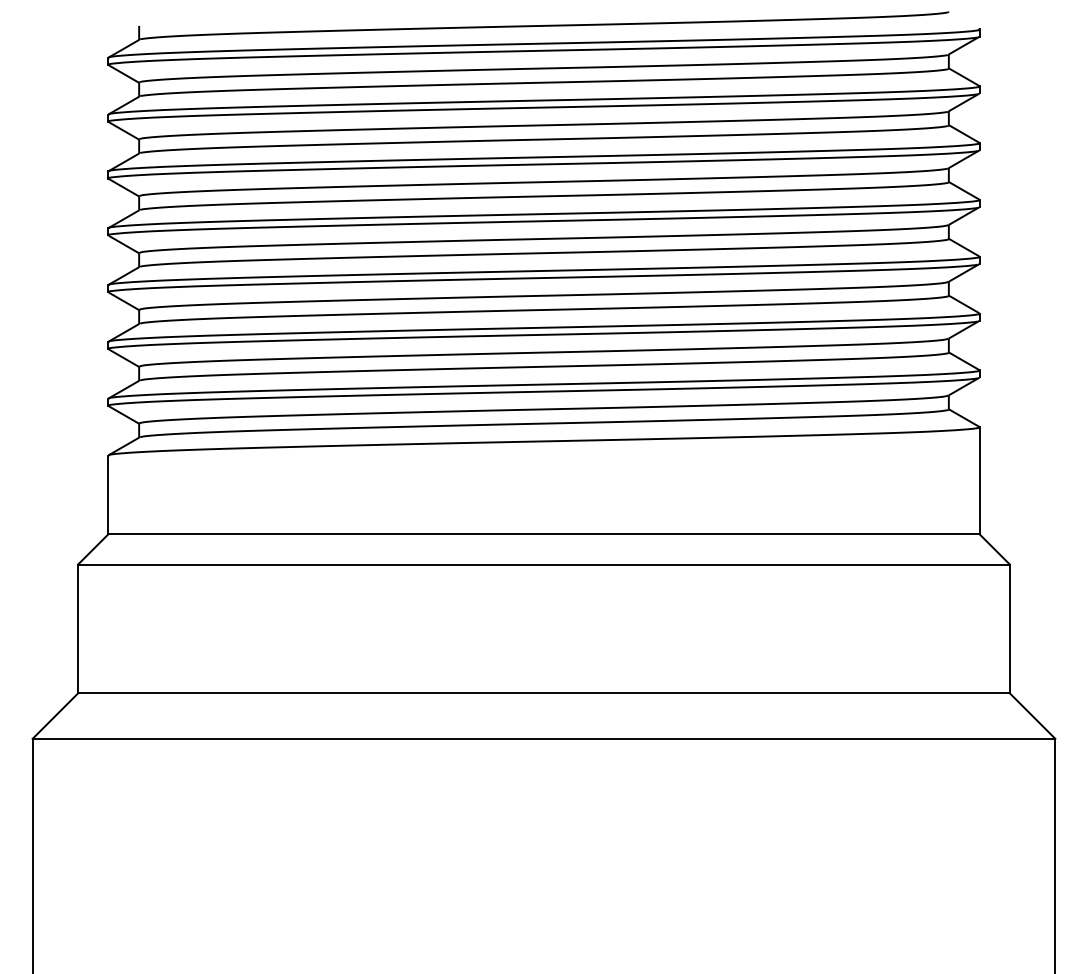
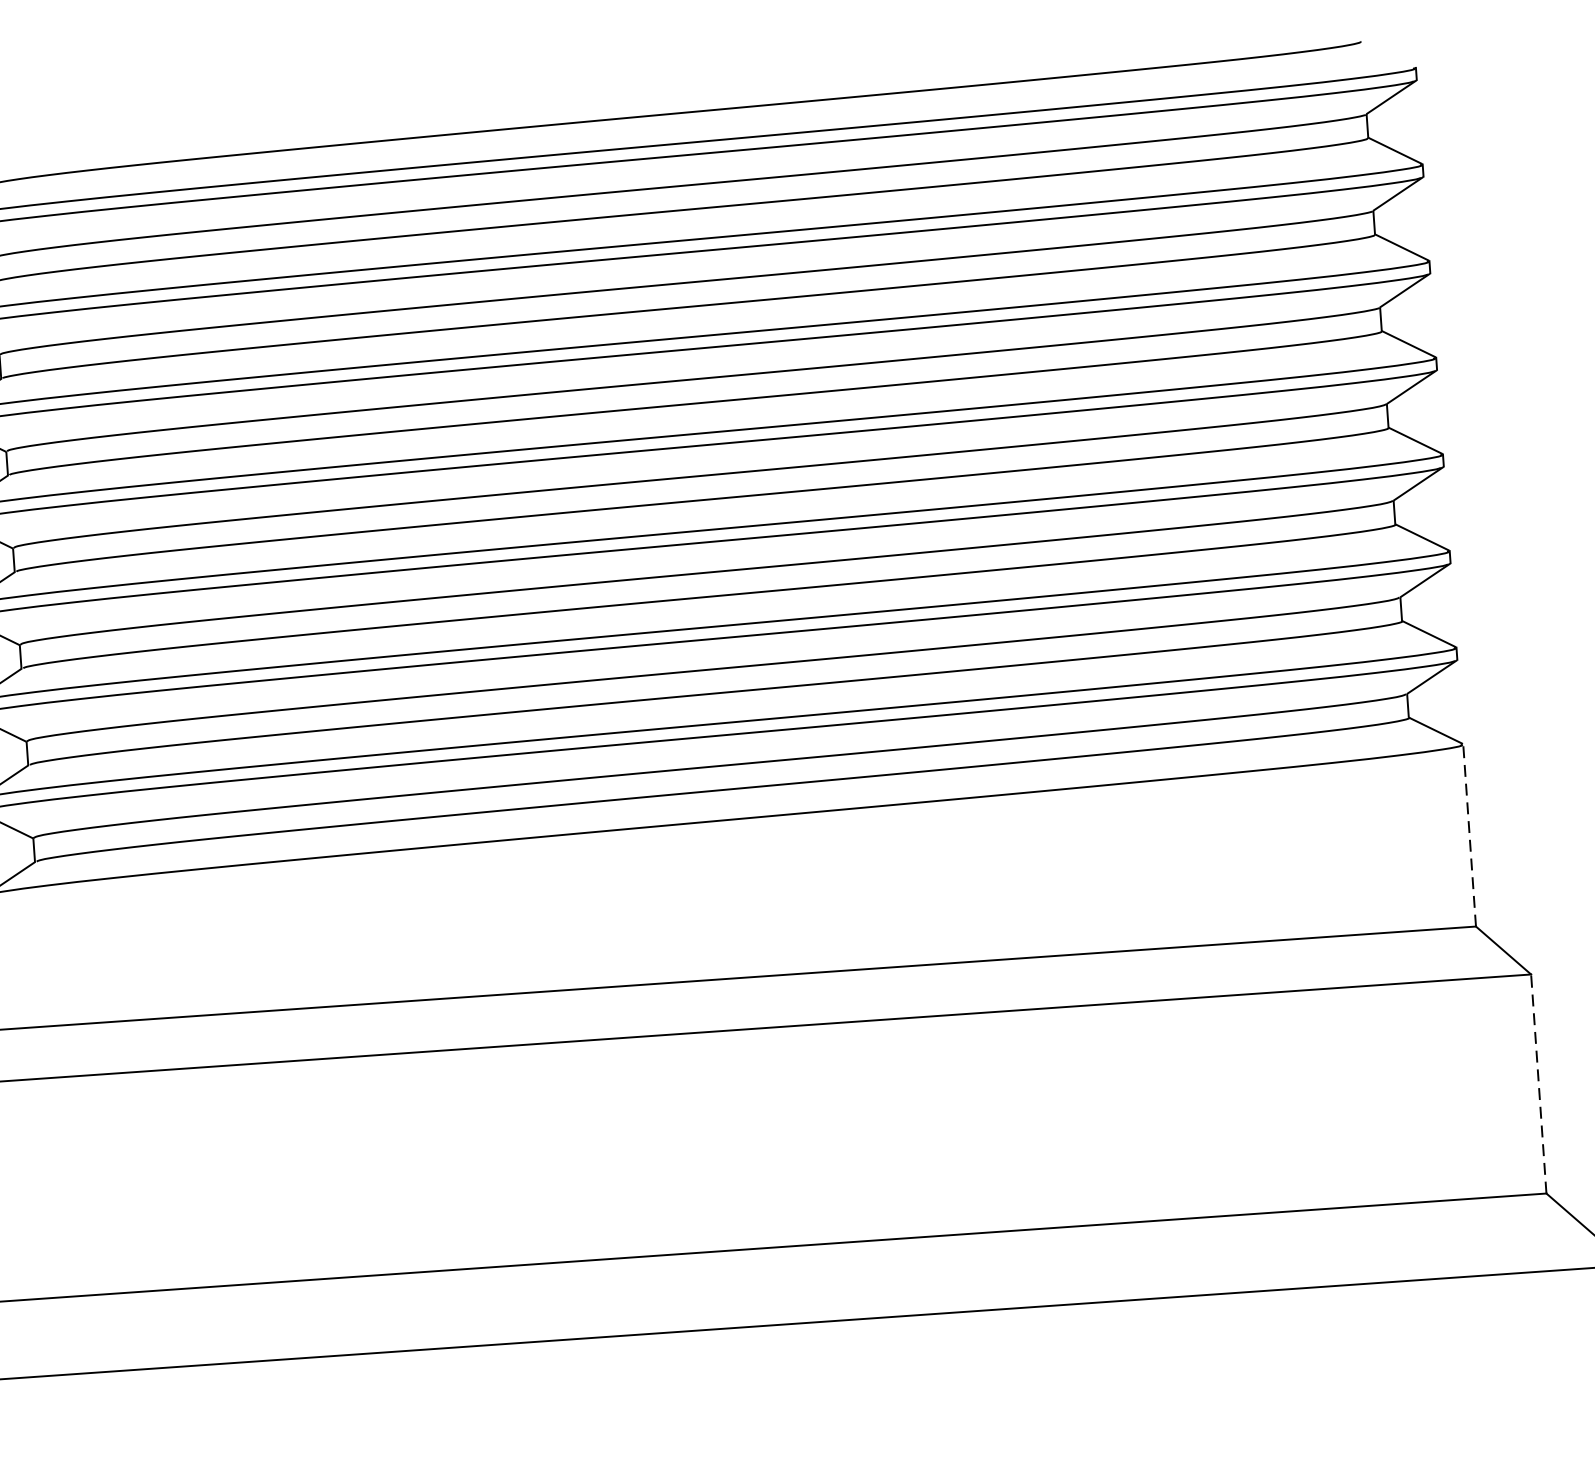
line: (979, 480) -> (1469, 835), solid -> dashed
line: (1009, 628) -> (1538, 1083), solid -> dashed

